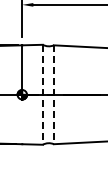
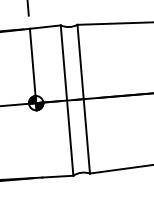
line: (42, 94) -> (66, 100), dashed -> solid
line: (53, 95) -> (83, 100), dashed -> solid

